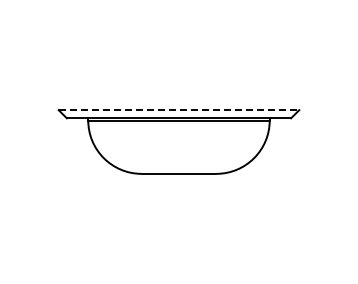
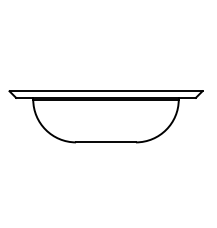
line: (179, 110) -> (106, 91), dashed -> solid

